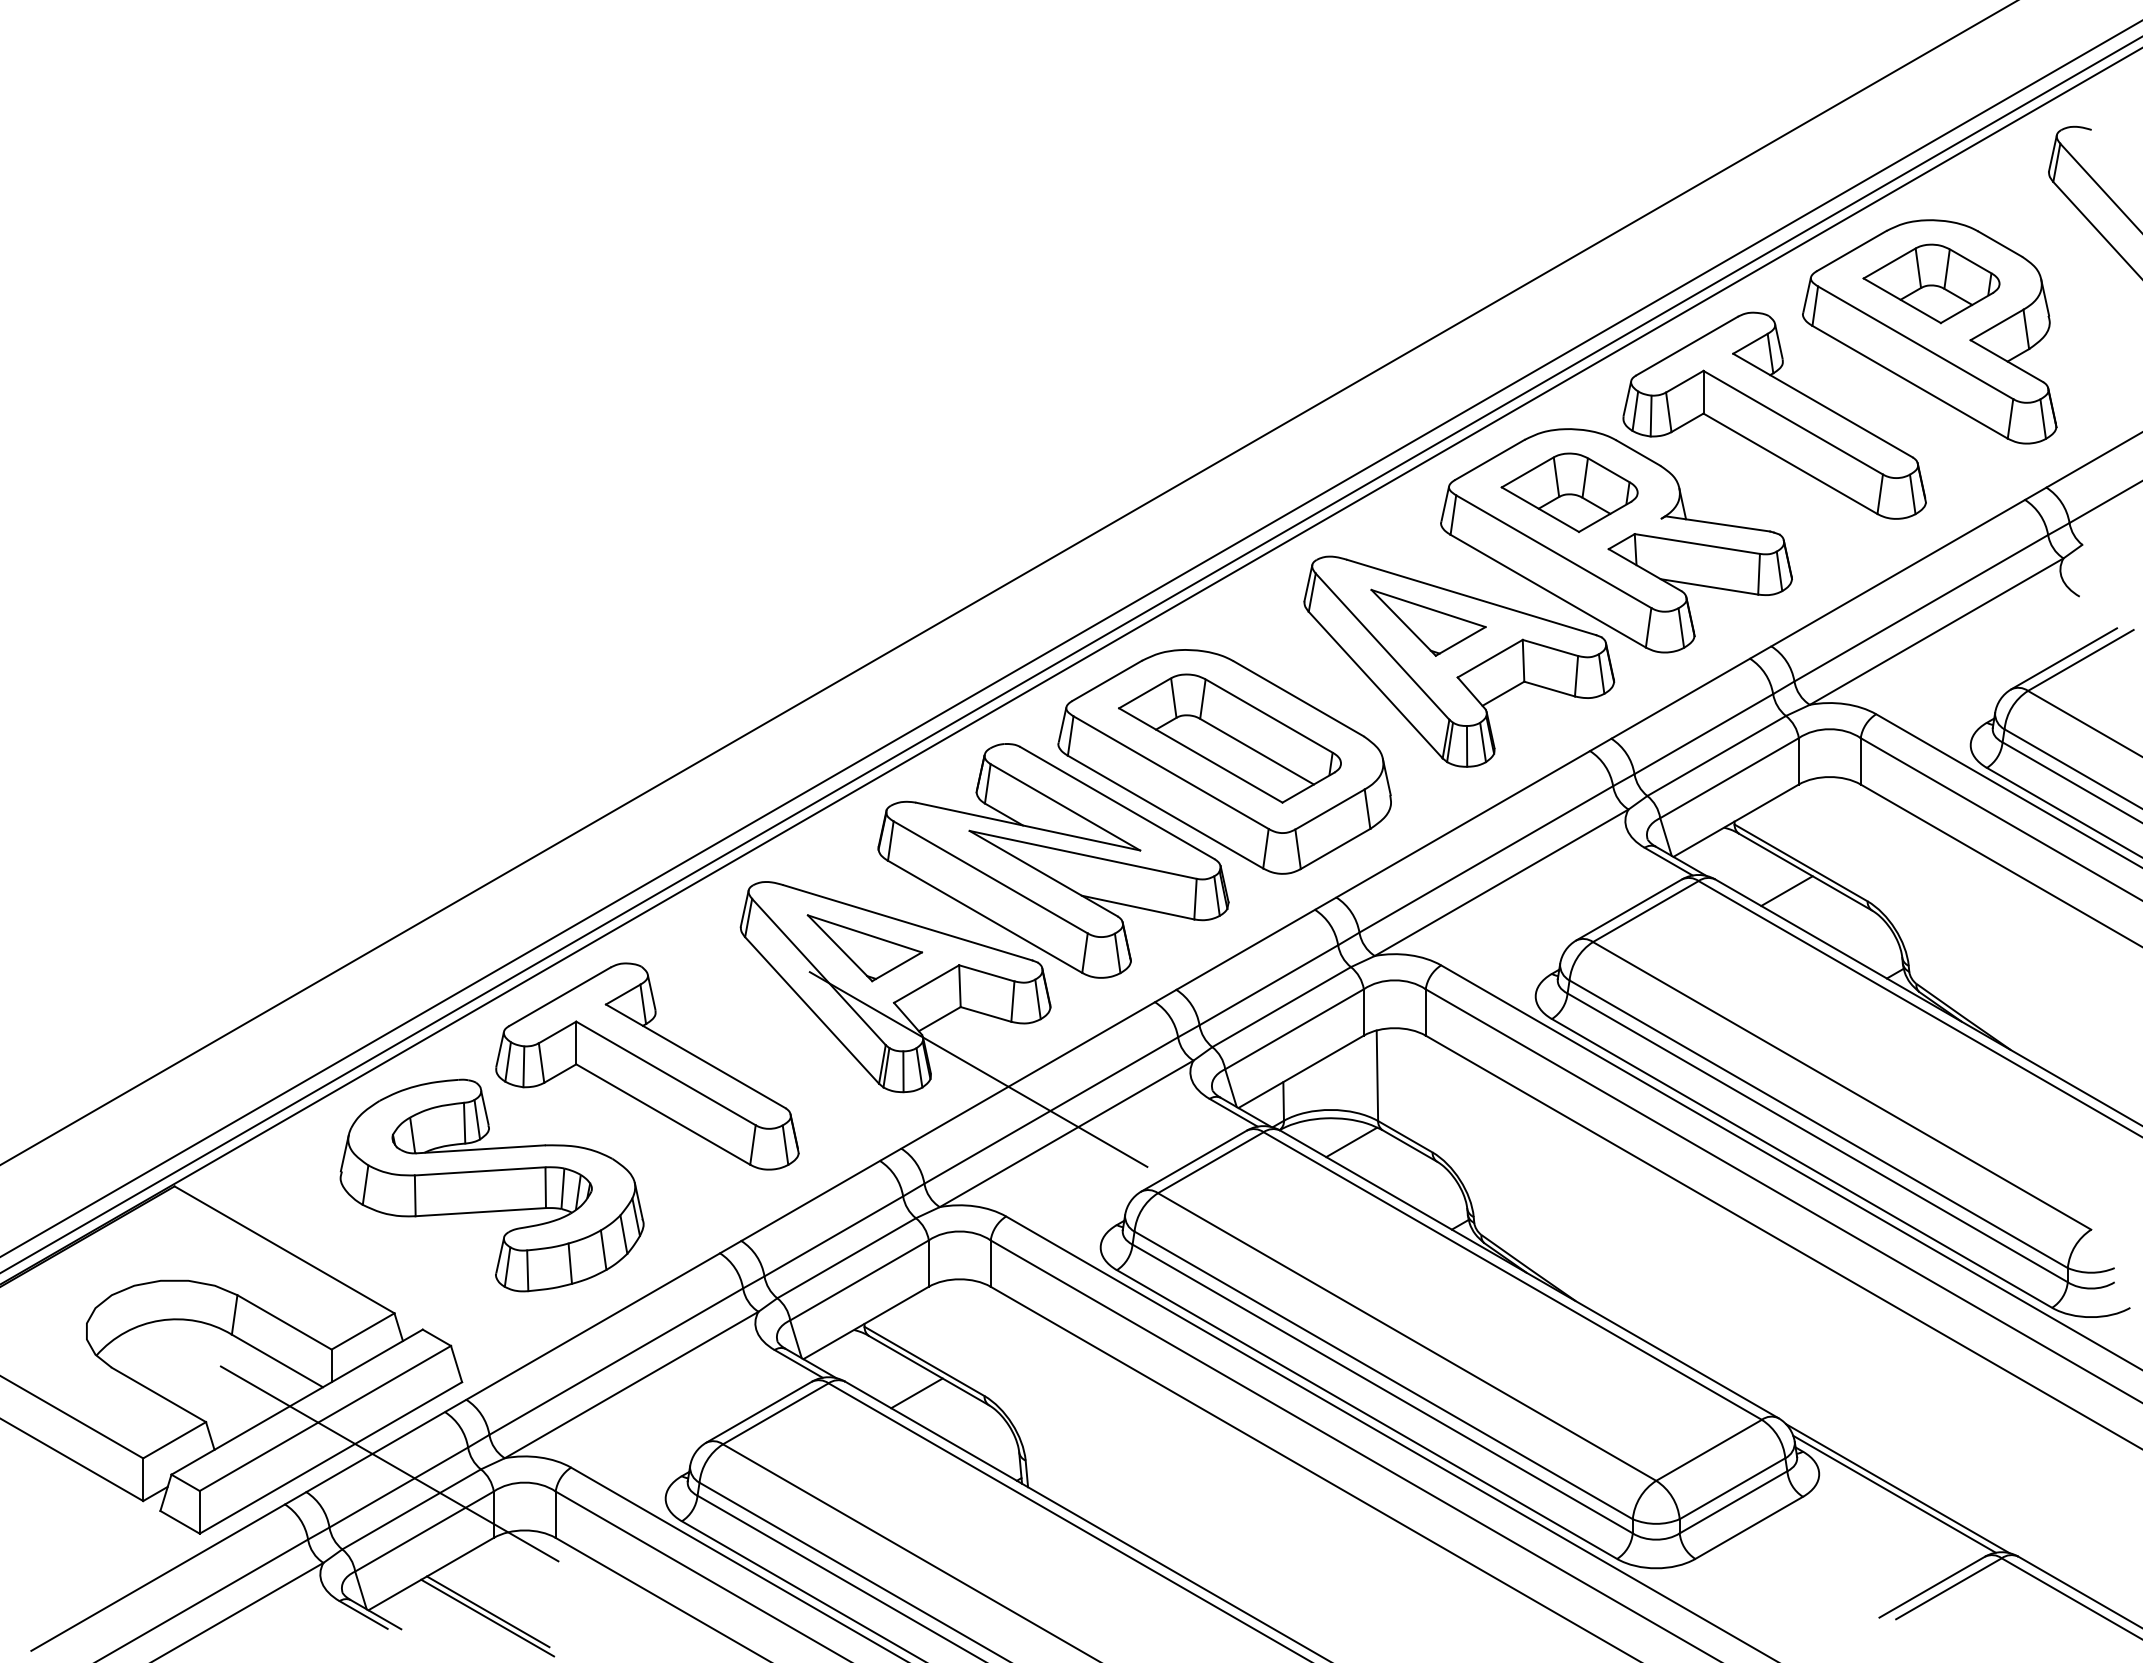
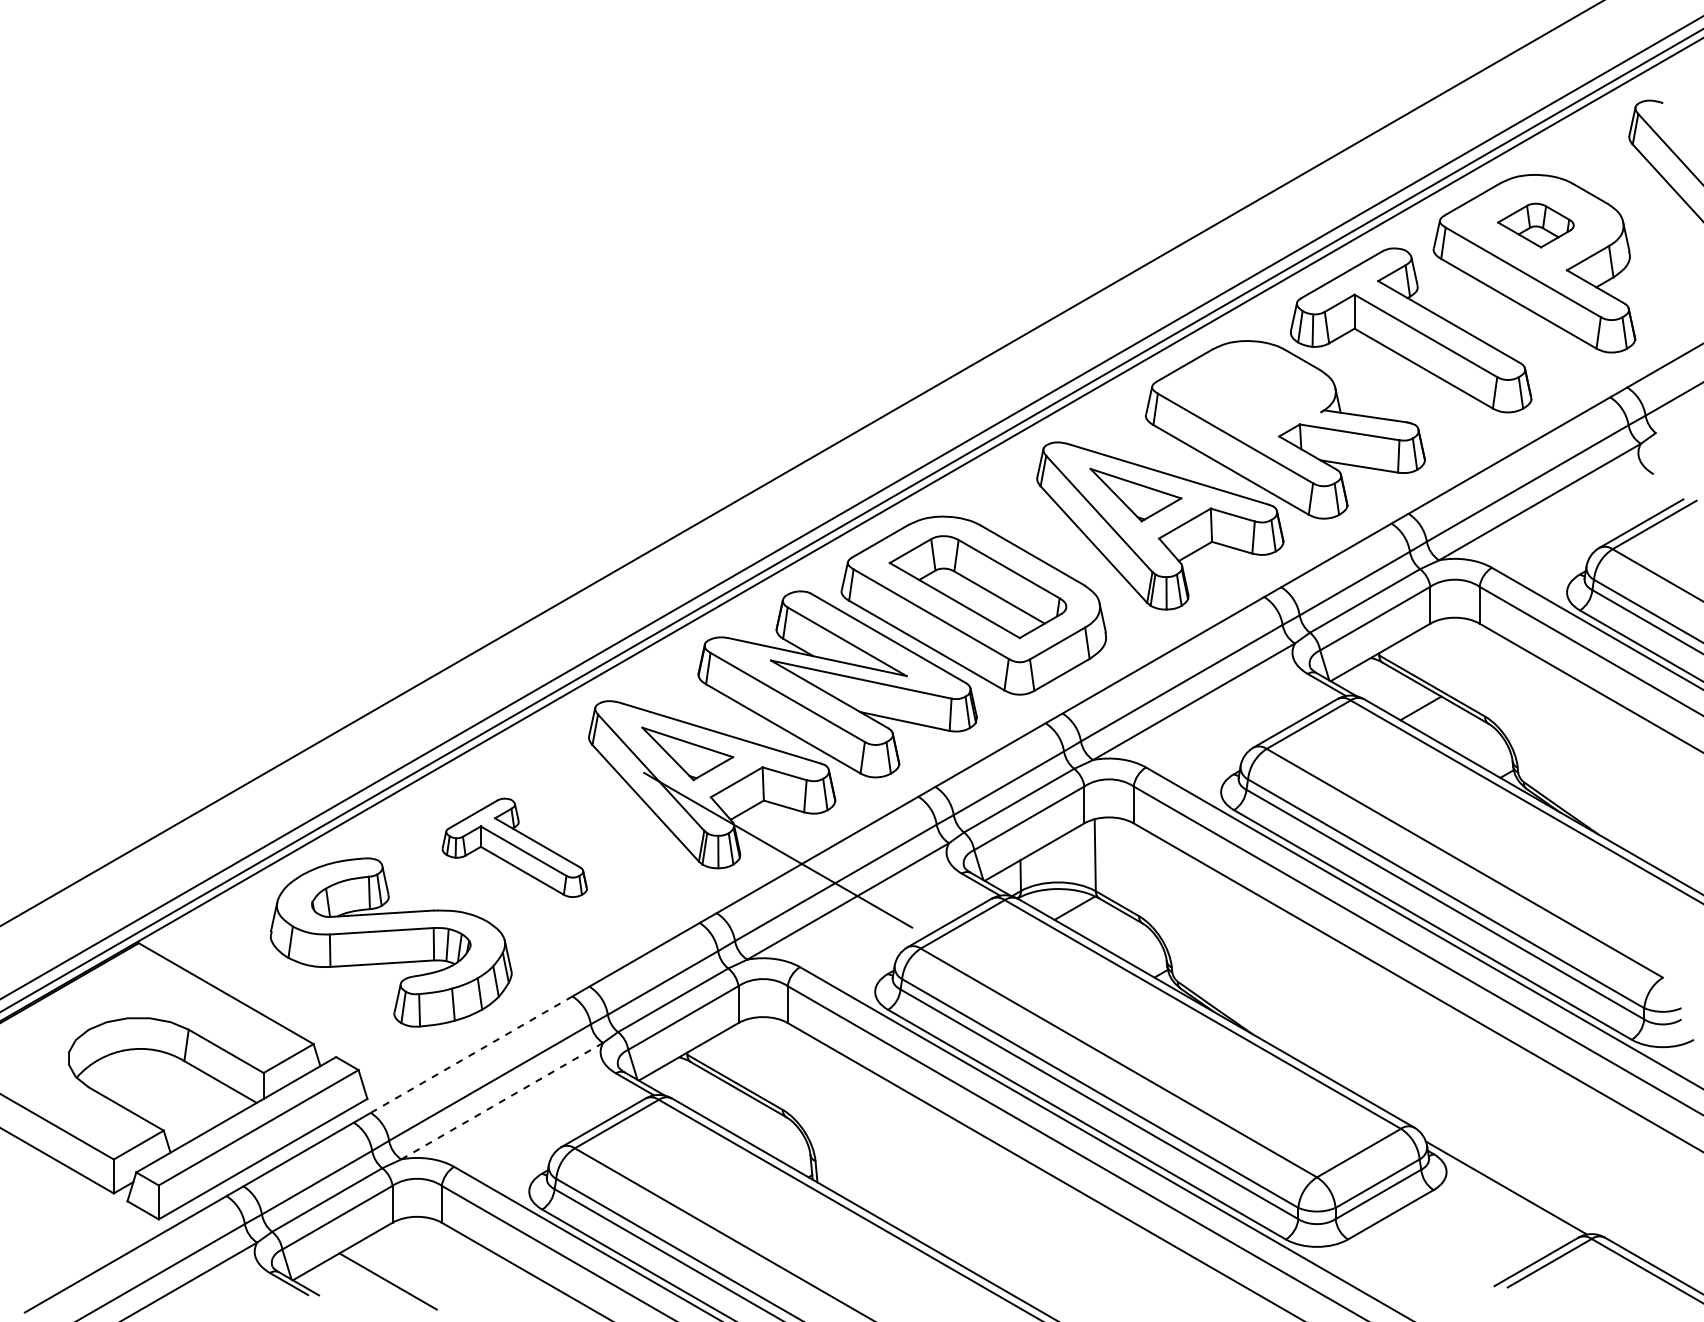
part: (1931, 283) -> (1535, 225), size x0.7
part: (1569, 492) -> (1248, 391), removed
part: (647, 1066) -> (514, 847), size x0.6
line: (593, 1326) -> (471, 1054), solid -> dashed
line: (631, 1385) -> (502, 1101), solid -> dashed
line: (916, 1393) -> (728, 1107), removed
line: (389, 1463) -> (309, 1163), removed
line: (1897, 1488) -> (1508, 1183), removed
line: (487, 1617) -> (387, 1286), removed

